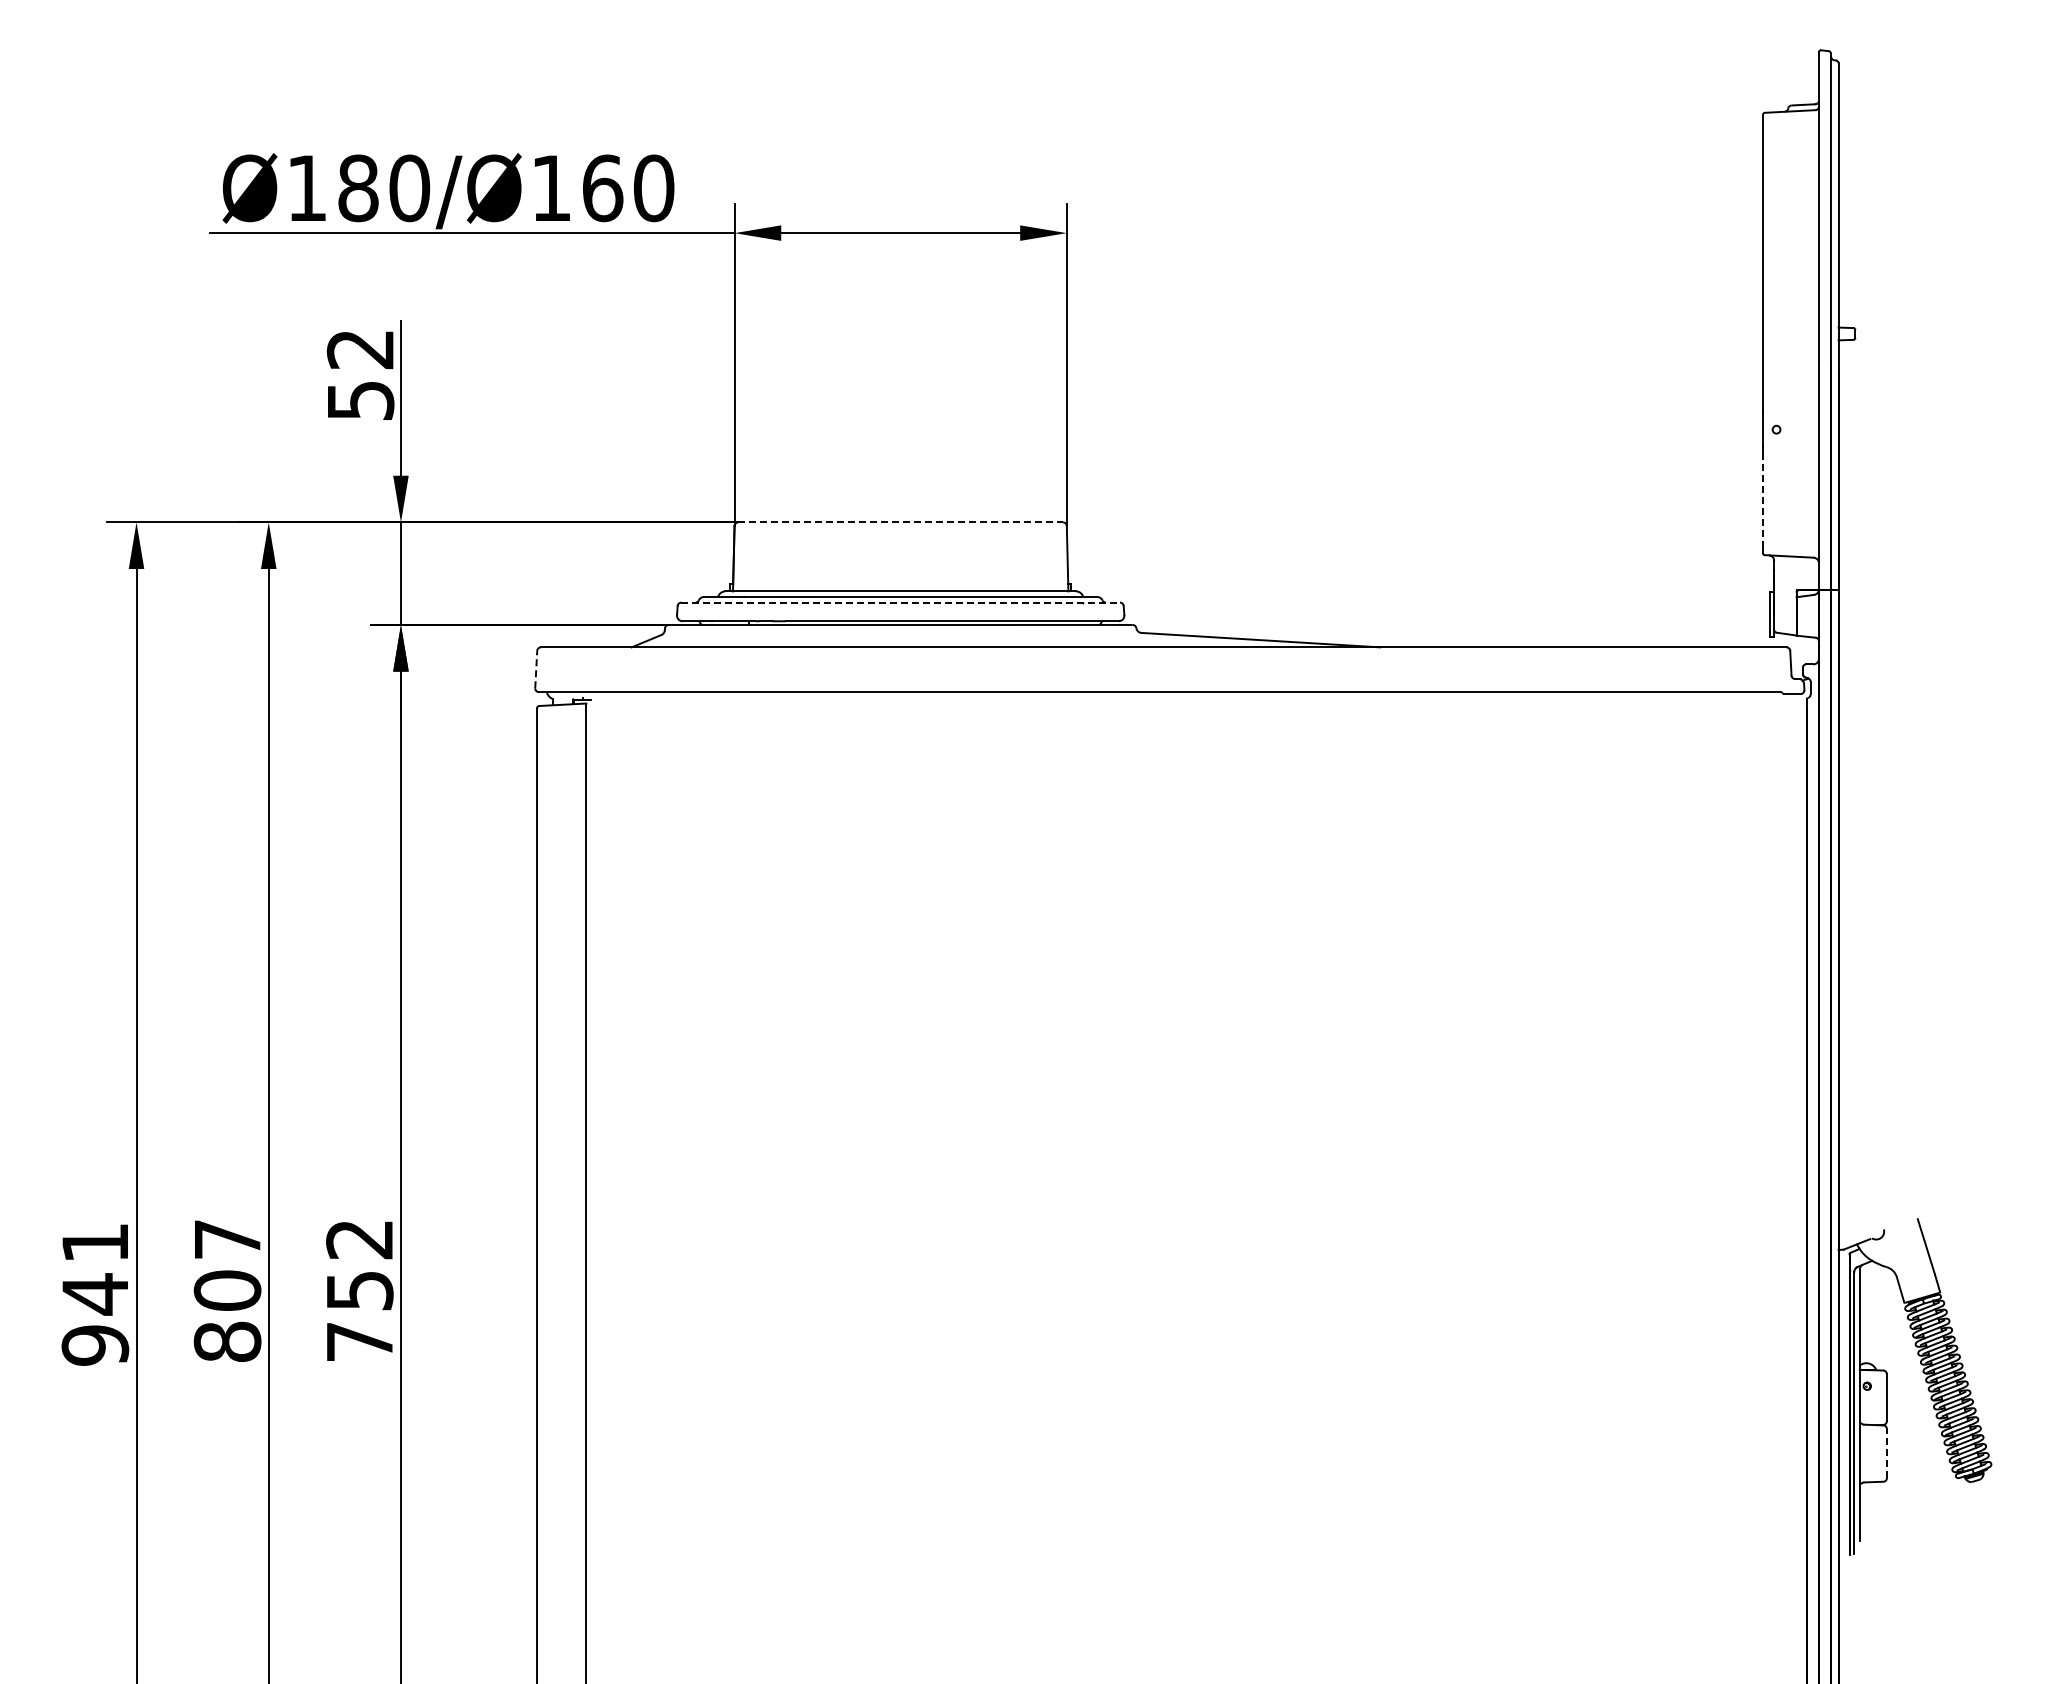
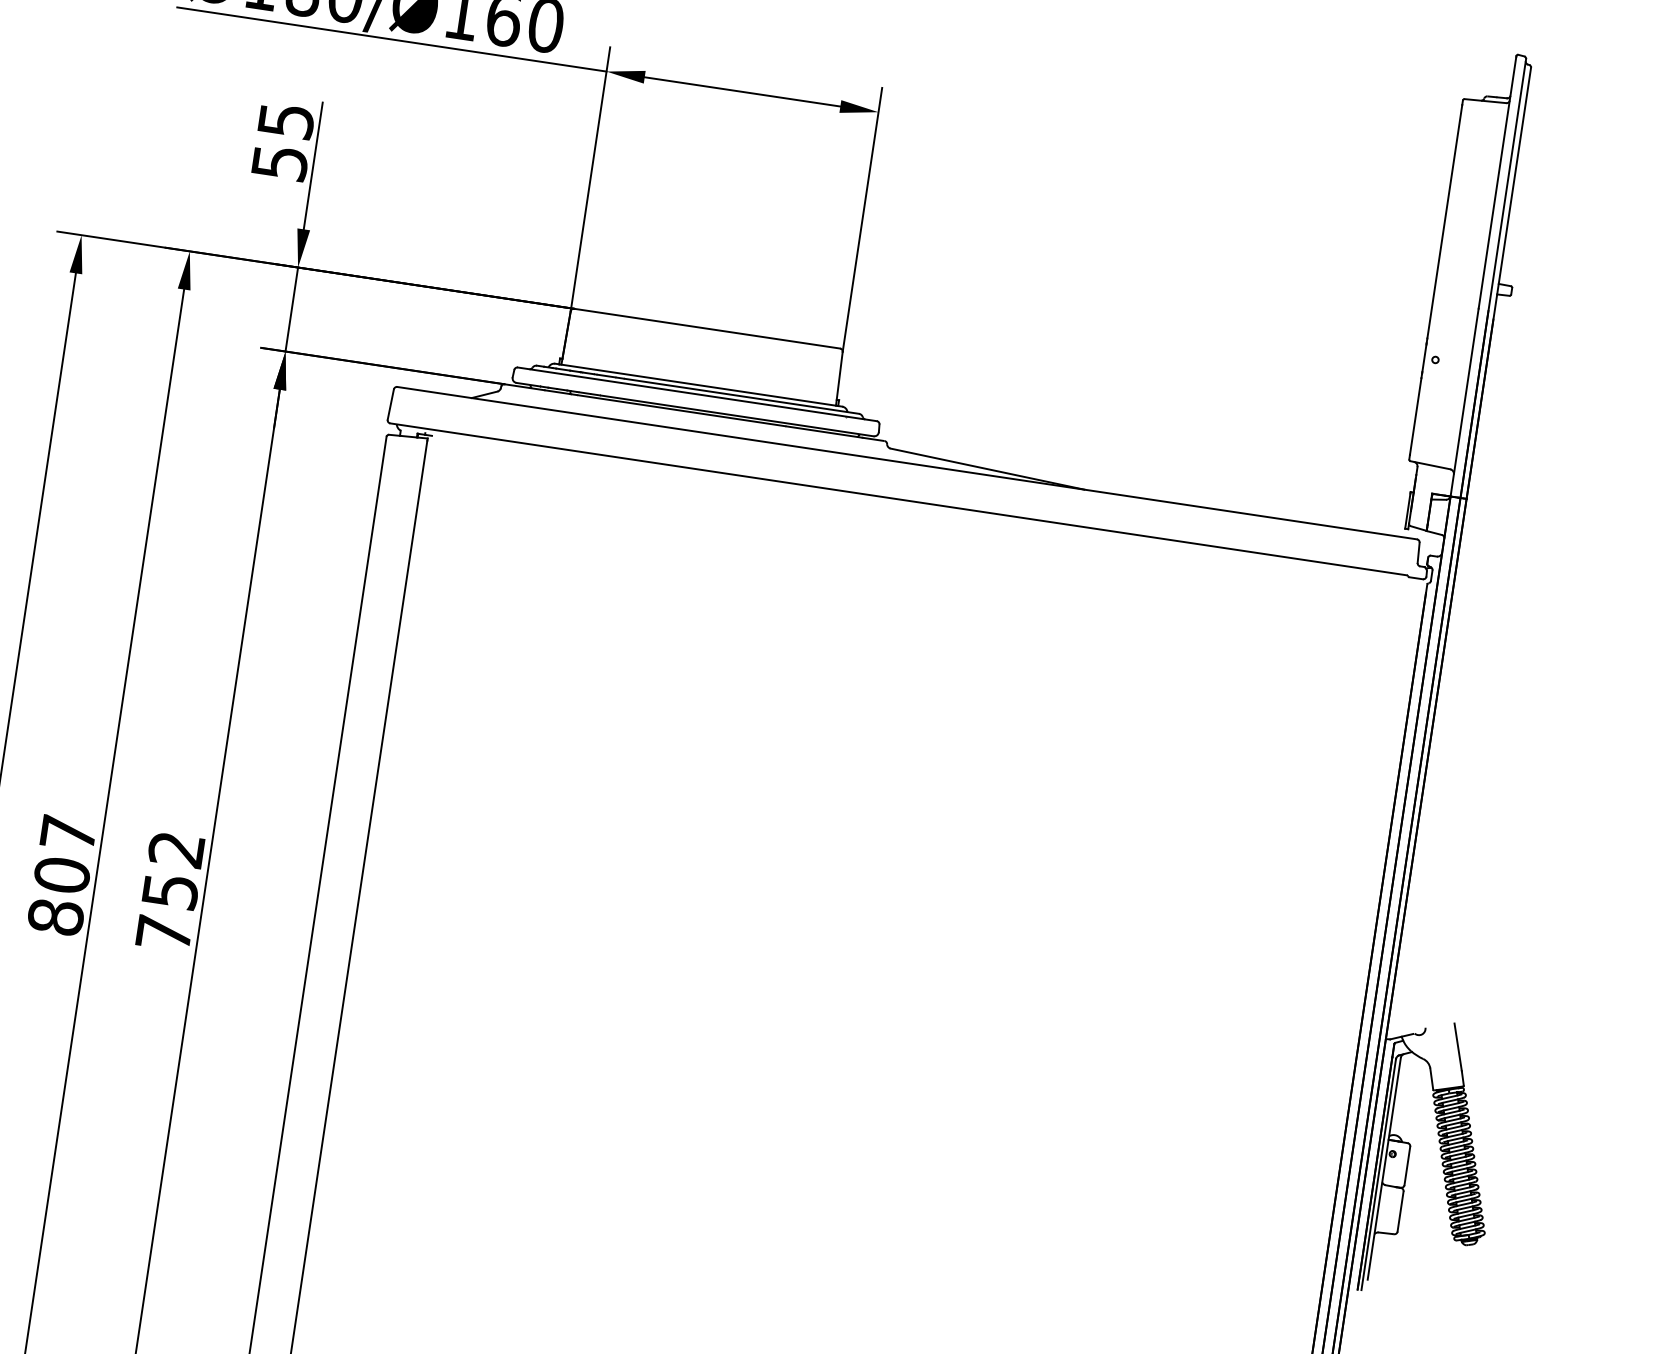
text: (360, 349) -> (286, 121), 52 -> 55
line: (1763, 500) -> (1416, 416), dashed -> solid
line: (901, 522) -> (707, 328), dashed -> solid
line: (901, 602) -> (698, 394), dashed -> solid
line: (536, 669) -> (391, 404), dashed -> solid
line: (1886, 1453) -> (1400, 1211), dashed -> solid

